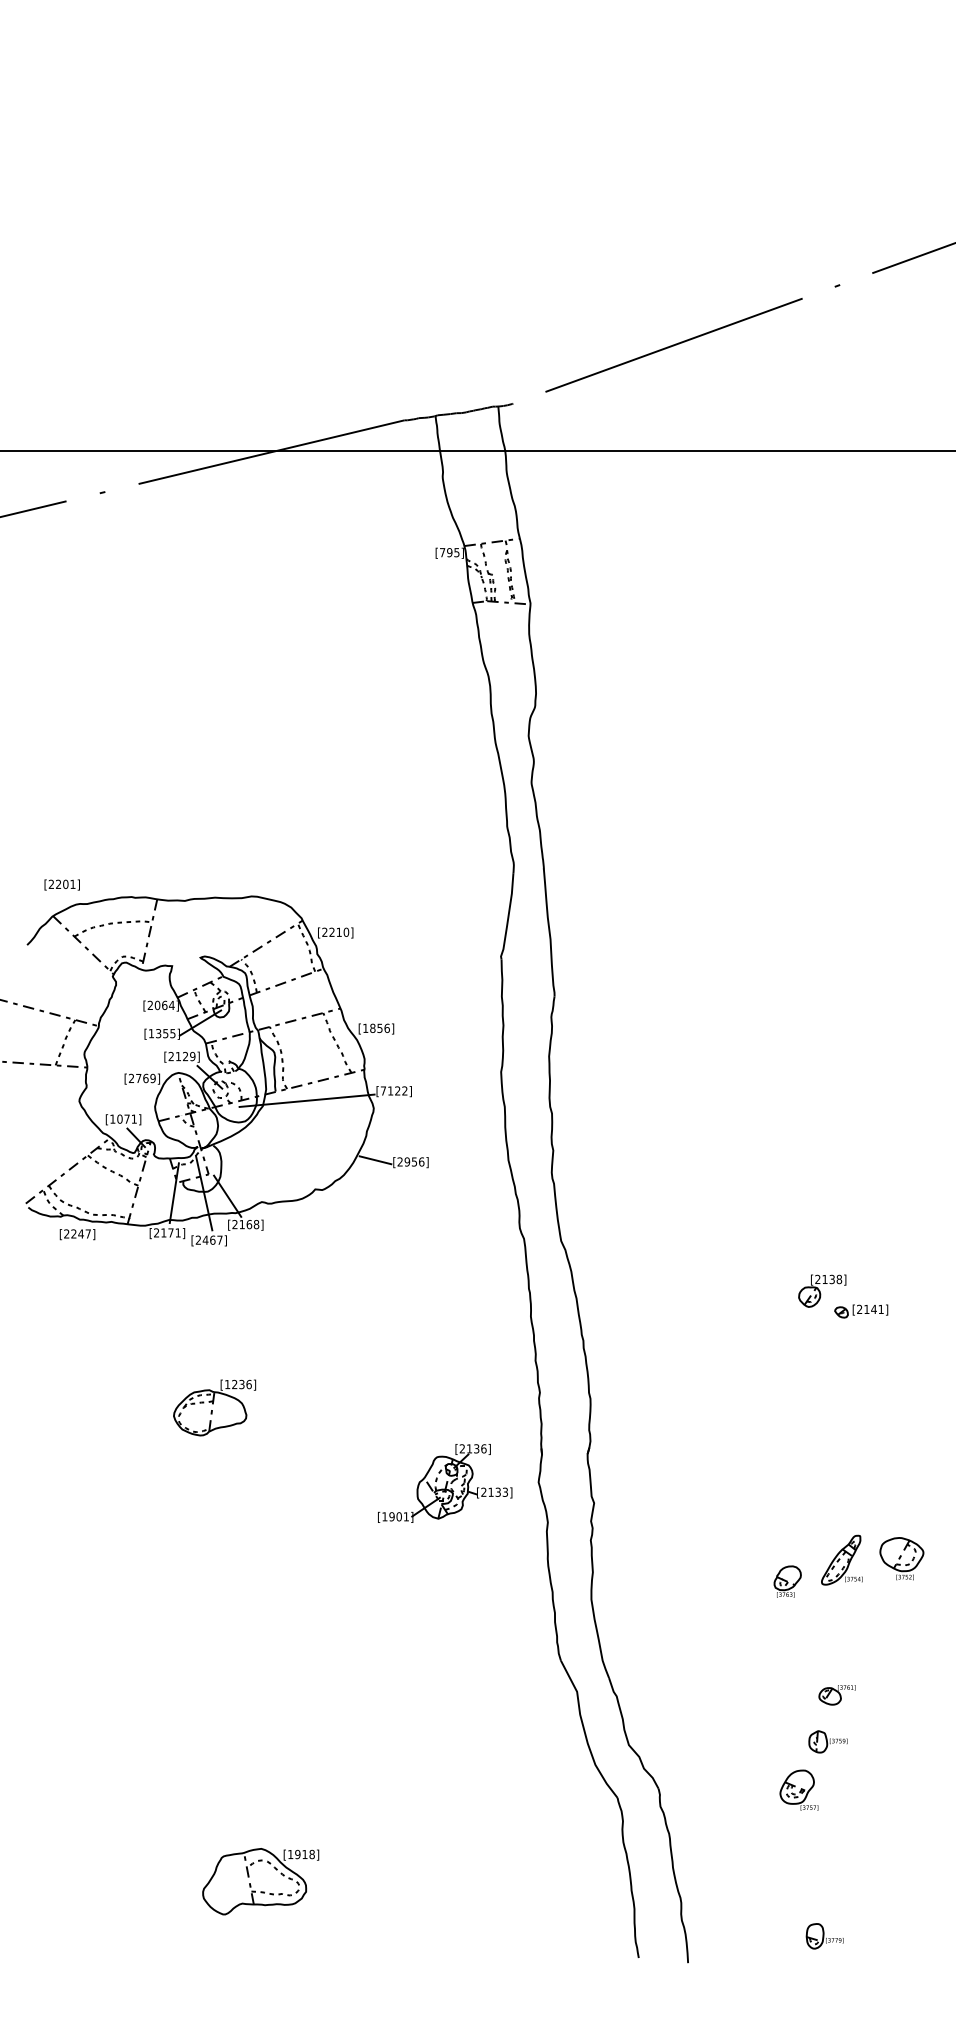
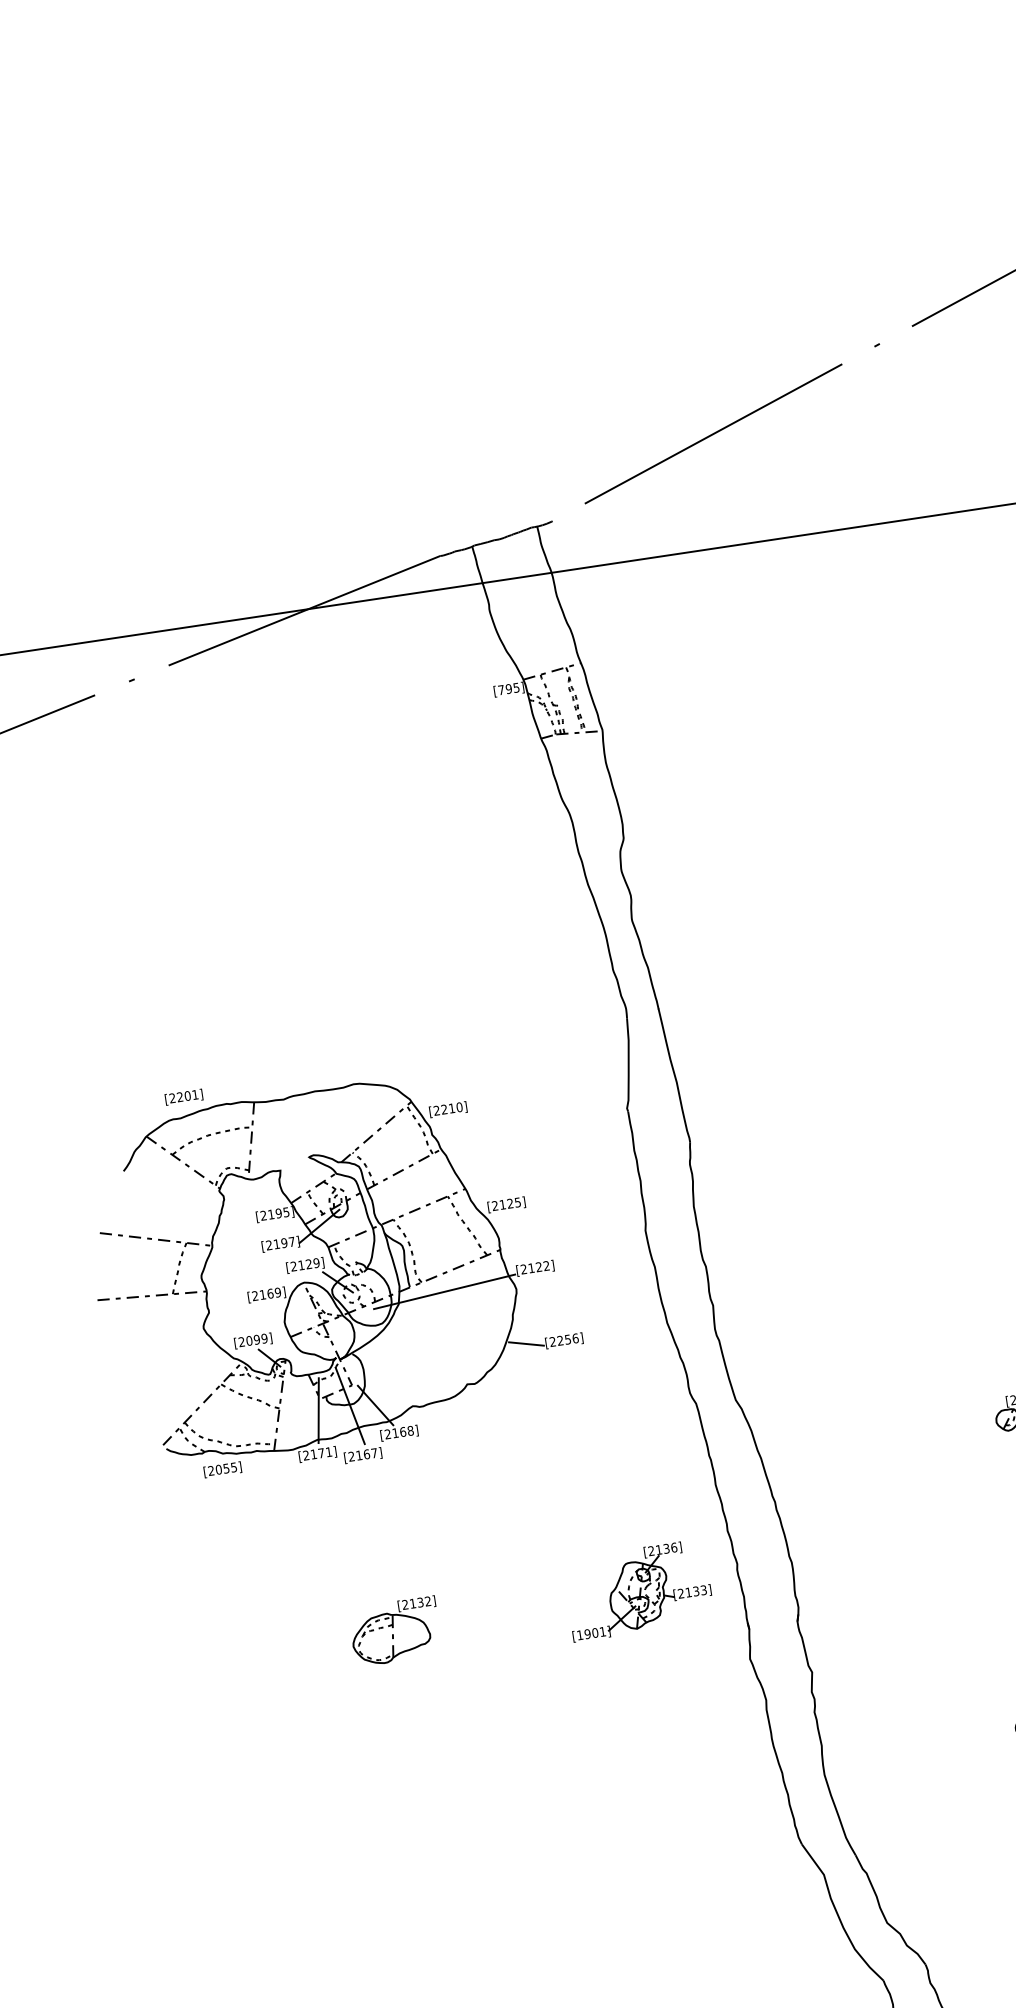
text: (61, 884) -> (183, 1096), moved
text: (164, 1005) -> (278, 1213), [2064] -> [2195]
text: (376, 1028) -> (506, 1204), [1856] -> [2125]
text: (161, 1033) -> (279, 1243), [1355] -> [2197]
text: (138, 1078) -> (262, 1294), [2769] -> [2169]
text: (382, 1090) -> (522, 1269), [7122] -> [2122]
text: (123, 1118) -> (253, 1339), [1071] -> [2099]
text: (407, 1161) -> (560, 1340), [2956] -> [2256]
text: (80, 1233) -> (225, 1468), [2247] -> [2055]
text: (205, 1239) -> (359, 1454), [2467] -> [2167]
text: (238, 1384) -> (416, 1603), [1236] -> [2132]
part: (445, 1483) -> (639, 1590), moved

